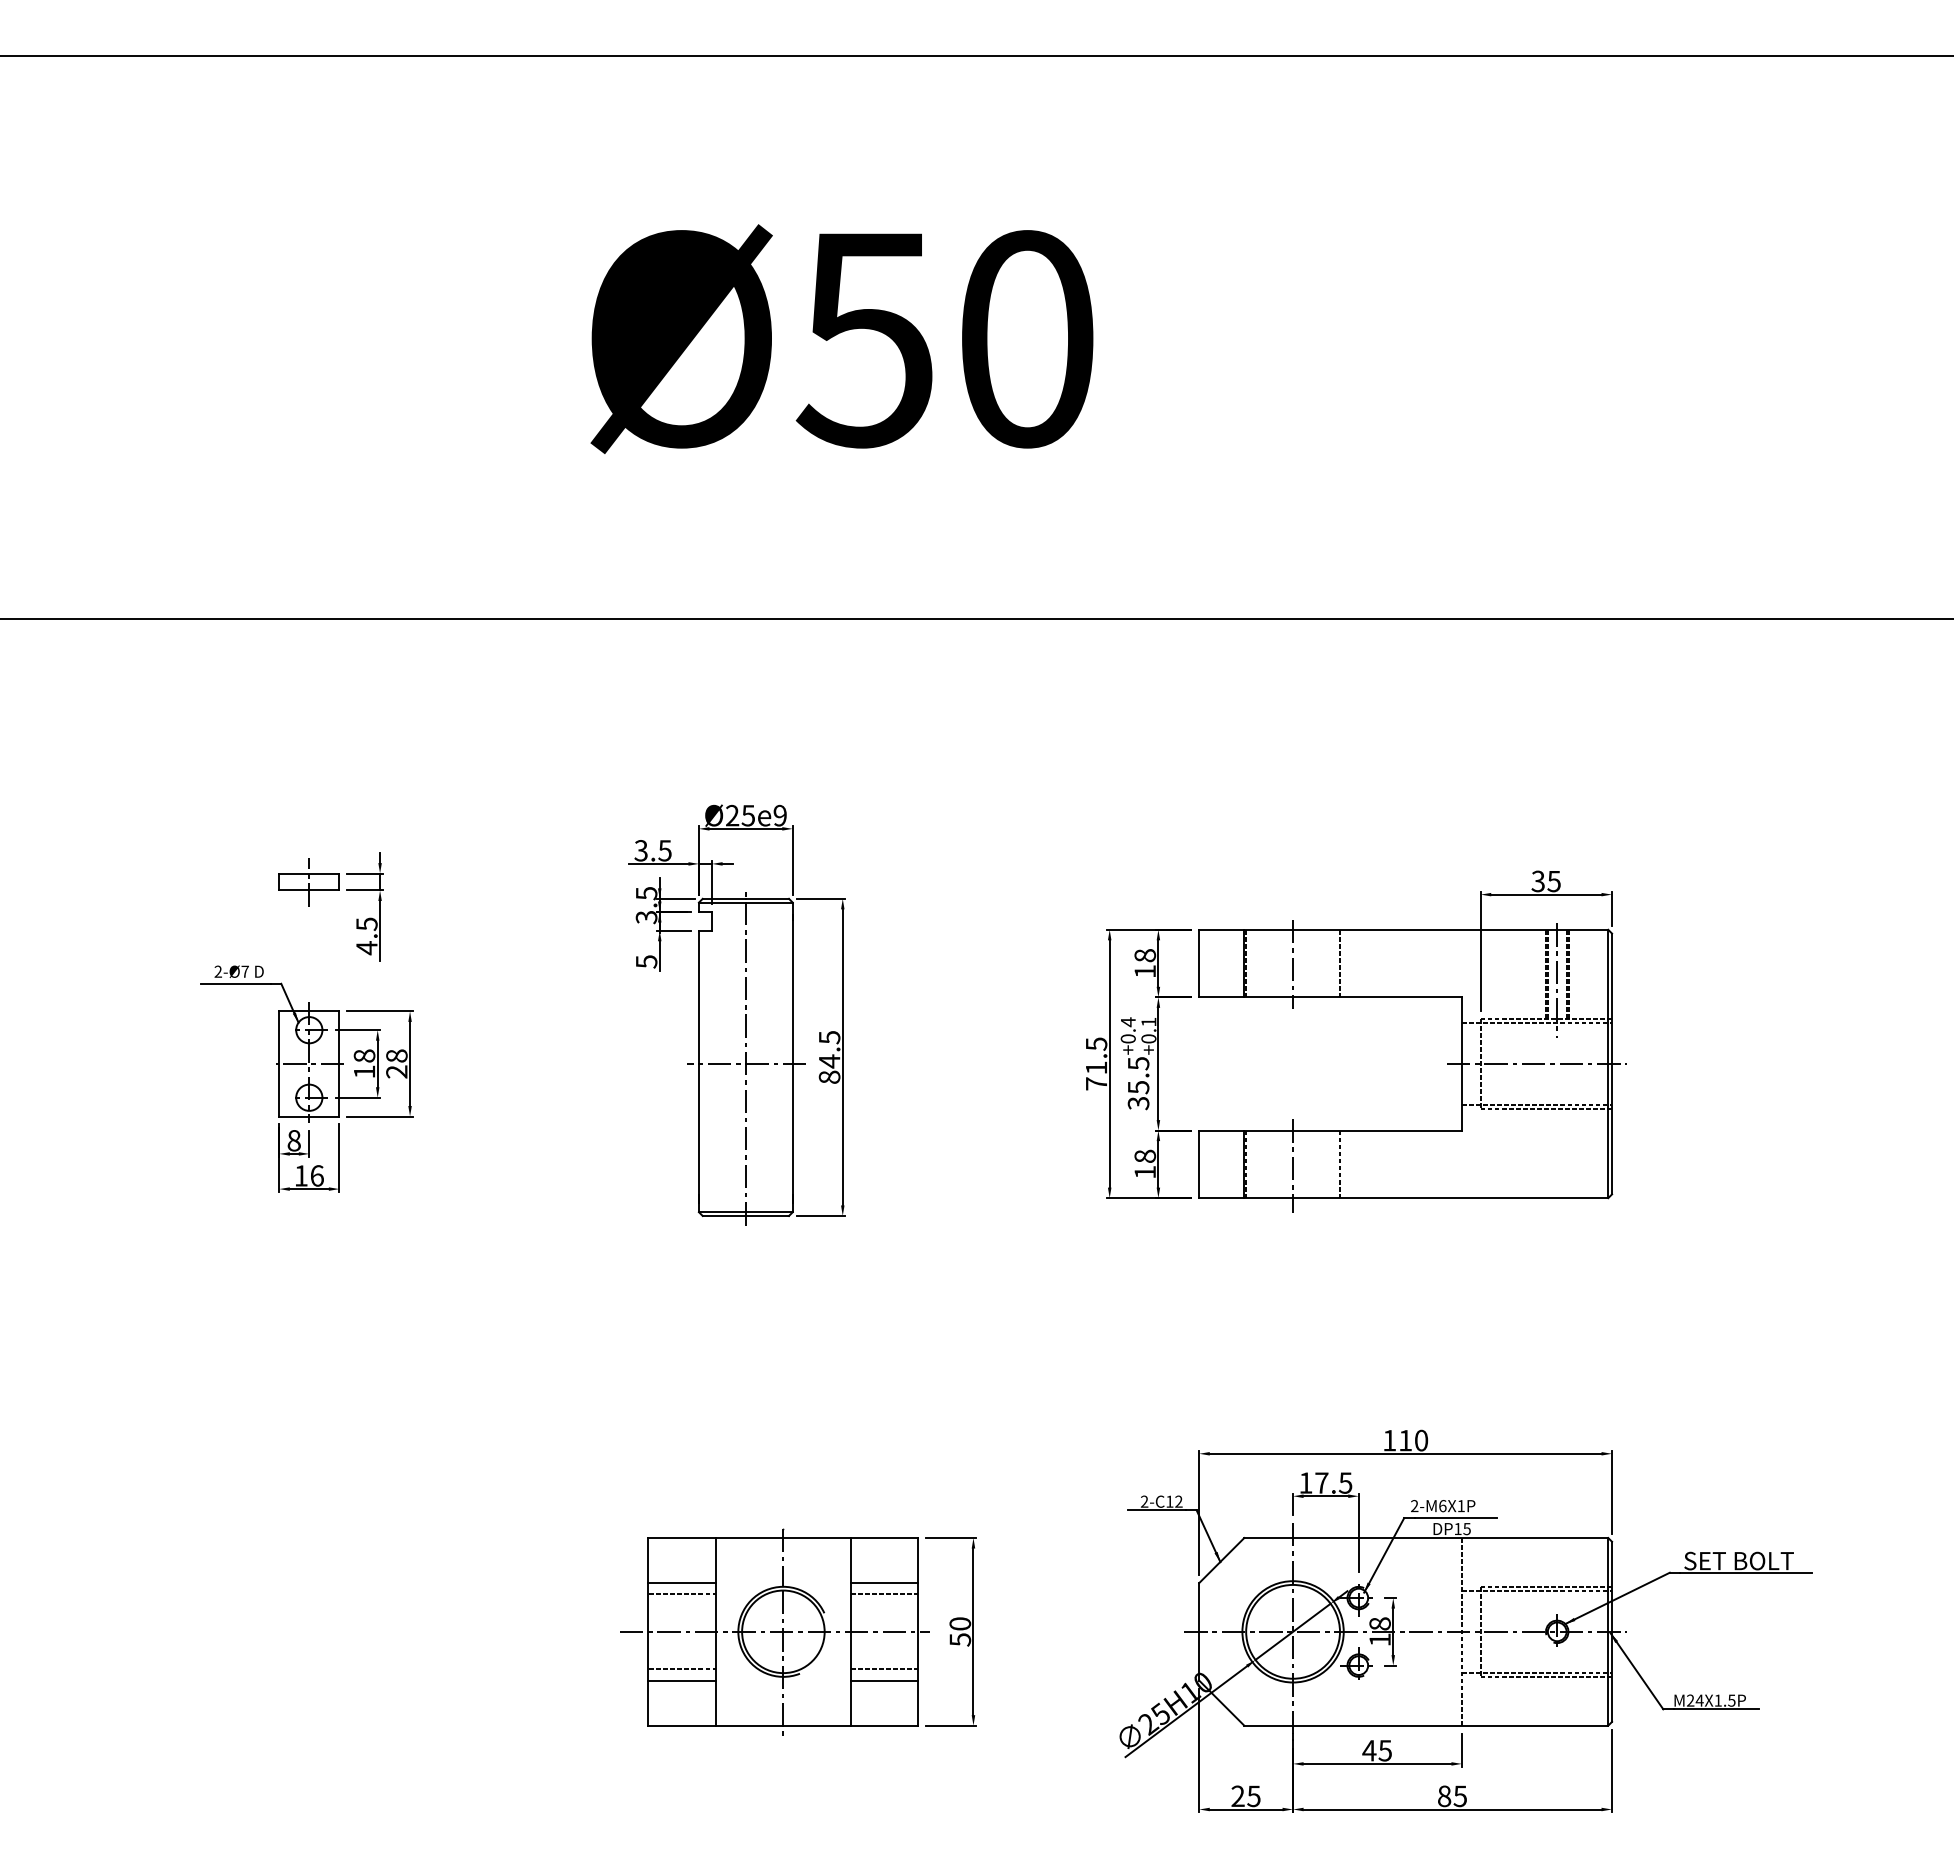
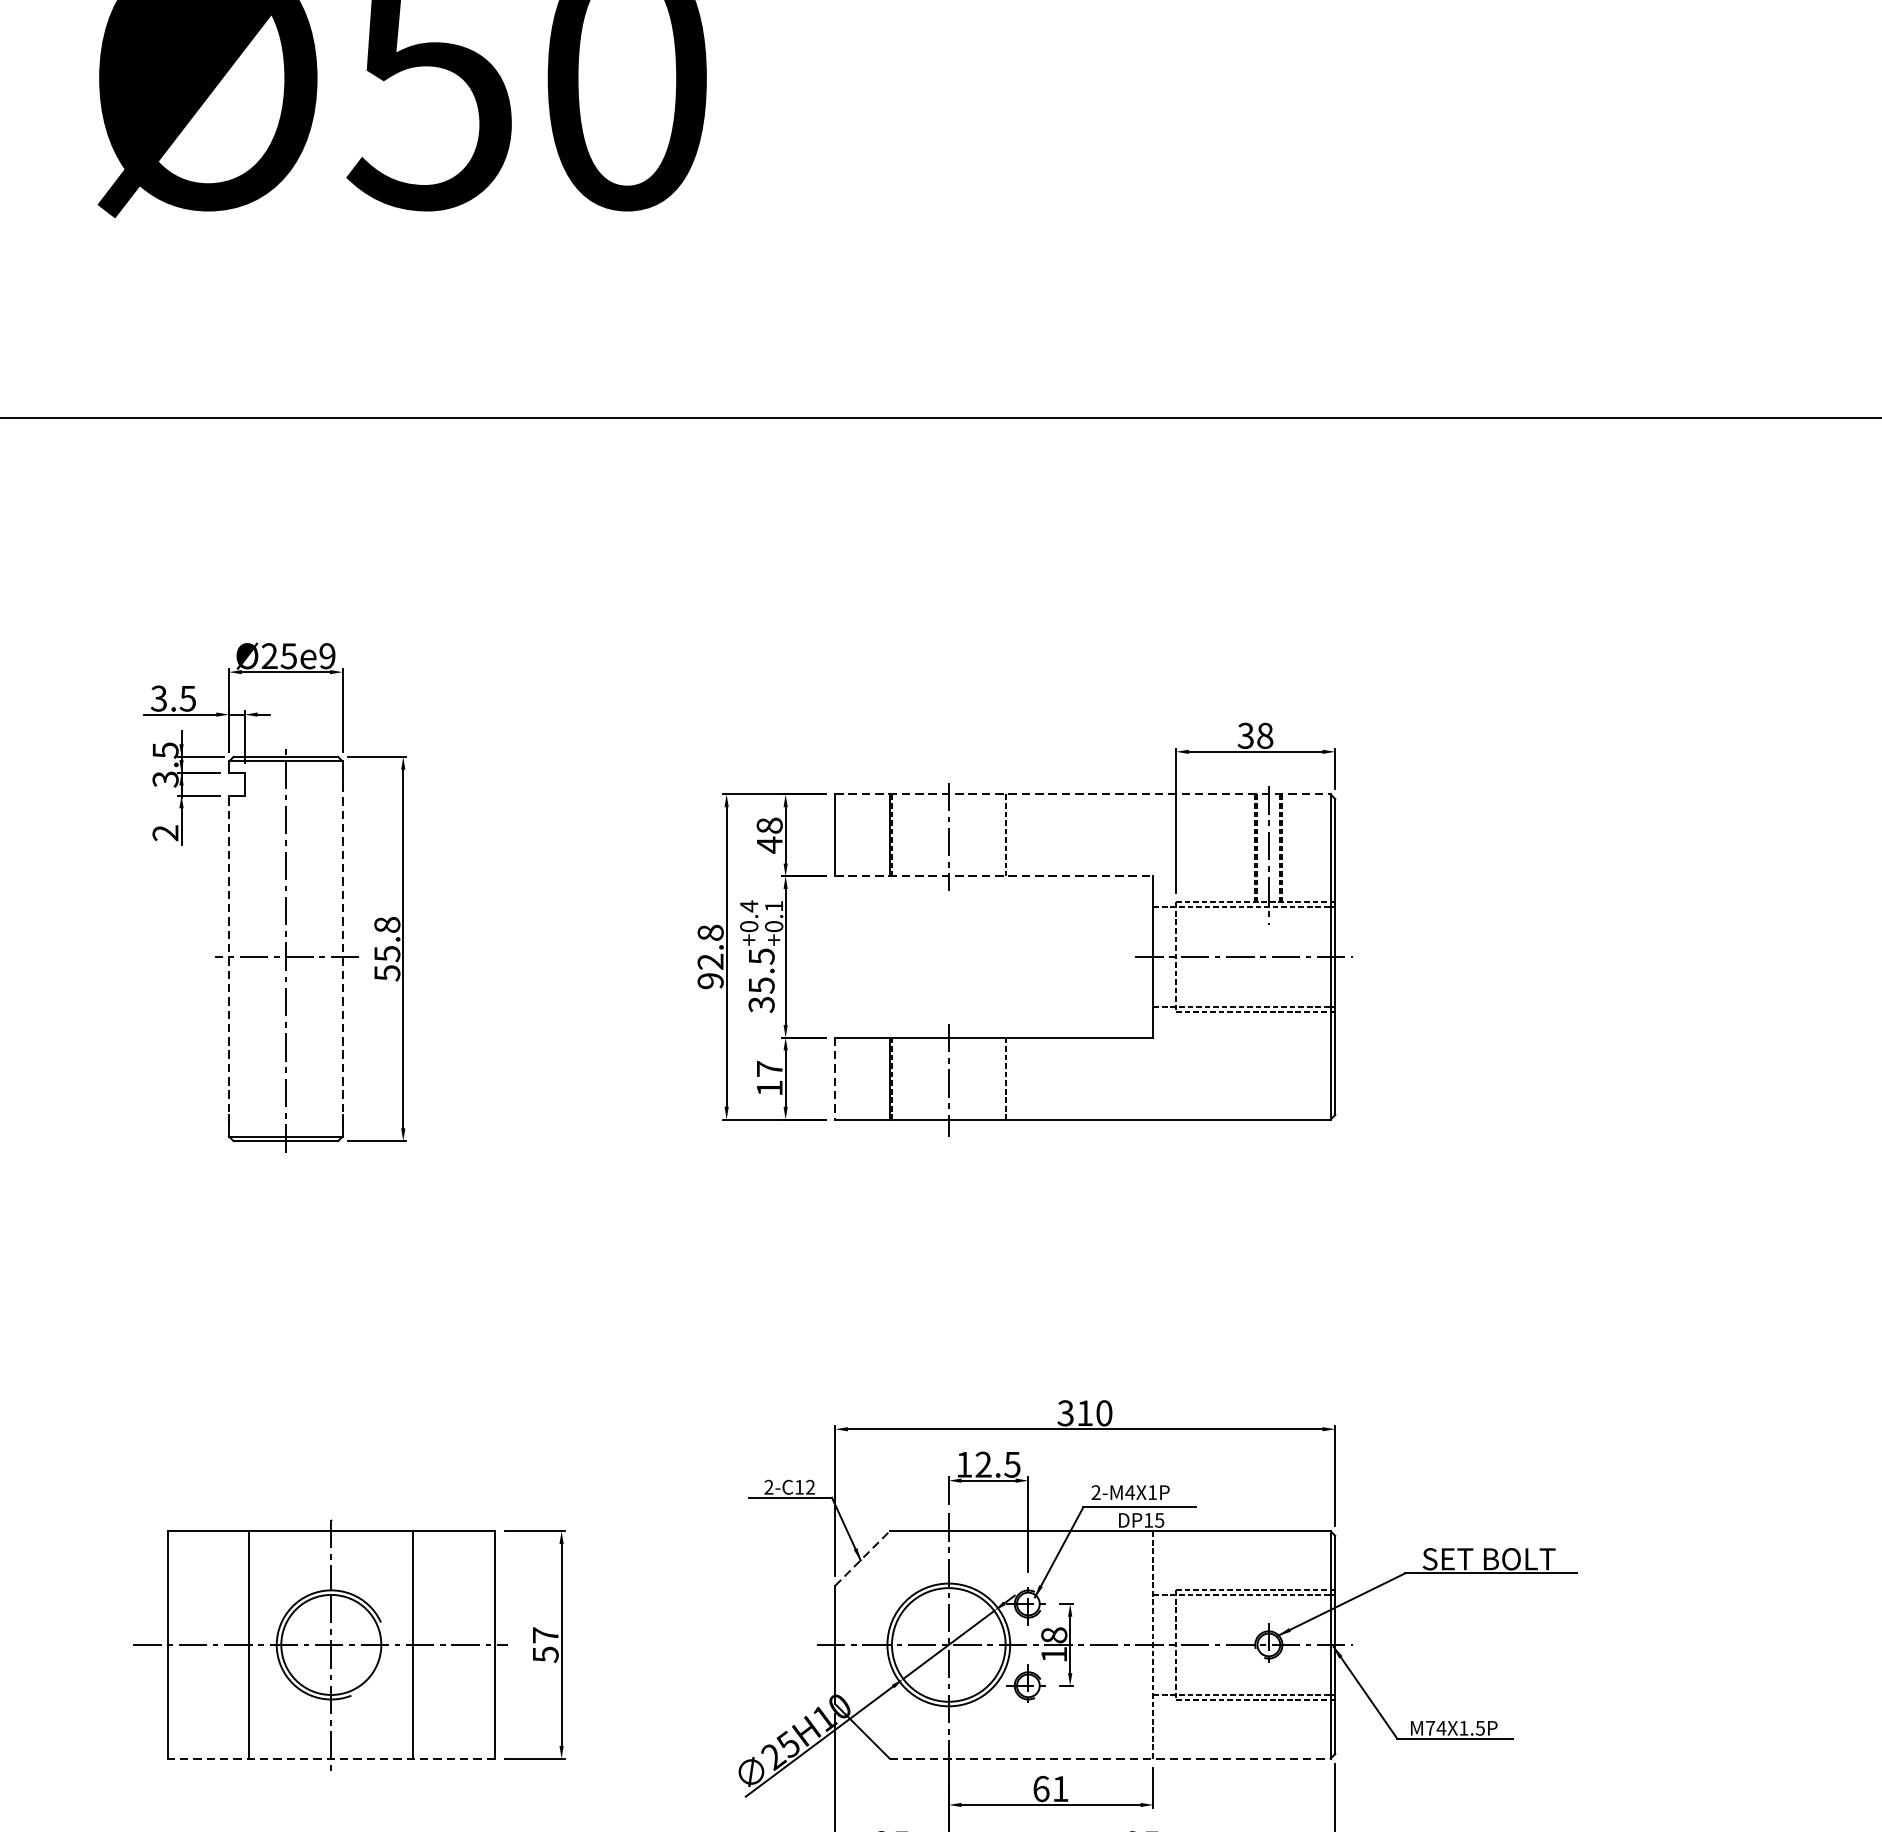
text: (1553, 881) -> (1264, 735), 35 -> 38
line: (1403, 929) -> (1082, 794), solid -> dashed
text: (646, 961) -> (165, 832), 5 -> 2
text: (1144, 971) -> (768, 844), 18 -> 48
line: (1331, 997) -> (995, 876), solid -> dashed
text: (829, 1057) -> (387, 949), 84.5 -> 55.8
line: (792, 1058) -> (342, 950), solid -> dashed
text: (1096, 1063) -> (710, 956), 71.5 -> 92.8
line: (698, 1066) -> (228, 960), solid -> dashed
text: (1145, 1155) -> (770, 1067), 18 -> 17
line: (1199, 1164) -> (835, 1078), solid -> dashed
text: (1388, 1440) -> (1064, 1413), 110 -> 310
text: (1321, 1482) -> (983, 1464), 17.5 -> 12.5
text: (1442, 1506) -> (1129, 1493), 2-M6X1P -> 2-M4X1P
line: (1221, 1560) -> (862, 1558), solid -> dashed
line: (681, 1583) -> (207, 1586), removed
line: (884, 1583) -> (453, 1586), removed
line: (682, 1594) -> (209, 1599), removed
line: (883, 1594) -> (452, 1599), removed
text: (960, 1623) -> (545, 1634), 50 -> 57
line: (682, 1669) -> (209, 1690), removed
line: (883, 1669) -> (452, 1690), removed
line: (681, 1680) -> (207, 1703), removed
line: (884, 1680) -> (453, 1703), removed
text: (1690, 1700) -> (1430, 1728), M24X1.5P -> M74X1.5P
line: (782, 1725) -> (330, 1758), solid -> dashed
line: (1426, 1725) -> (1110, 1758), solid -> dashed
text: (1376, 1750) -> (1049, 1788), 45 -> 61

